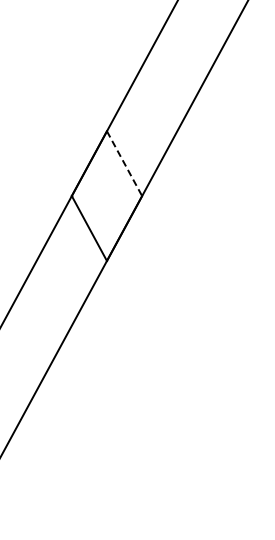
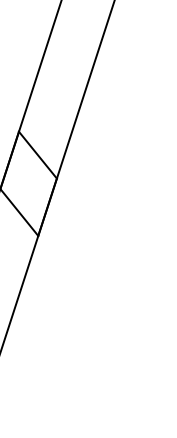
line: (124, 163) -> (37, 155), dashed -> solid

